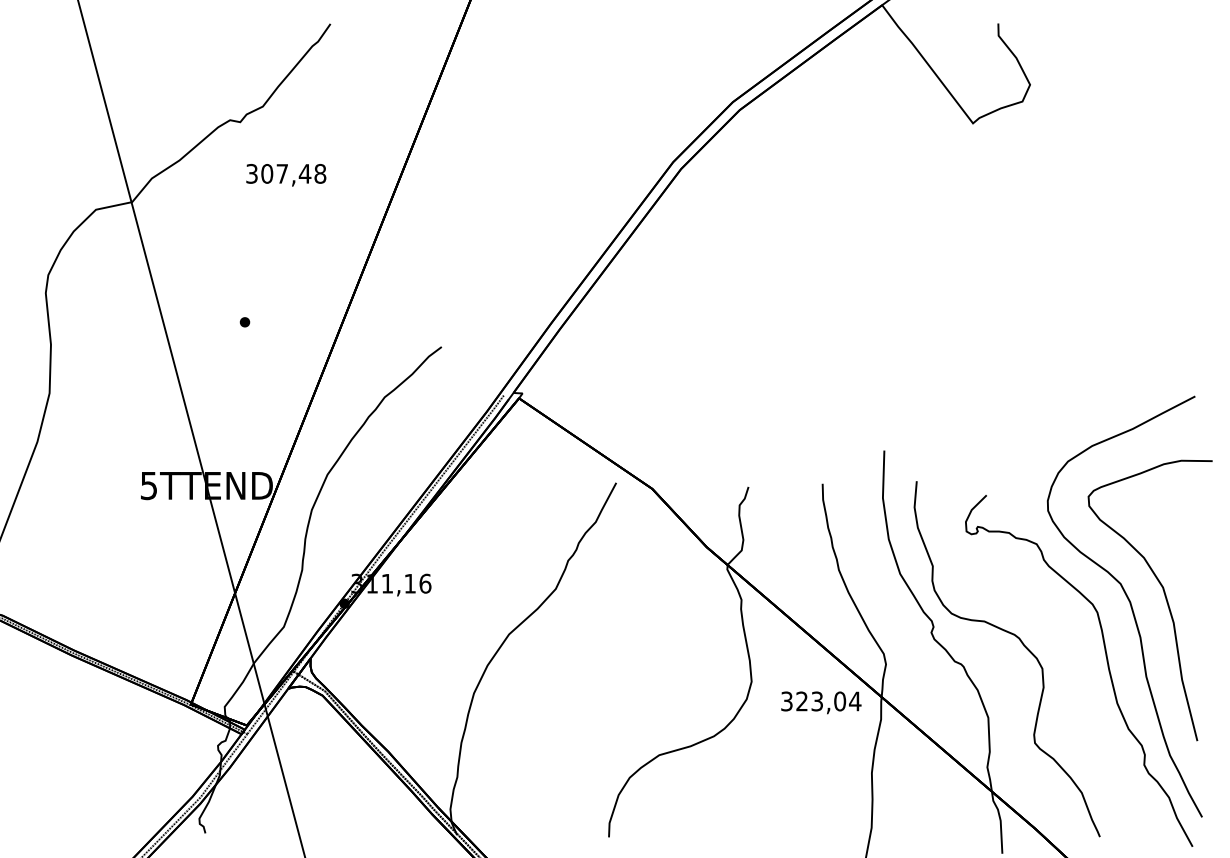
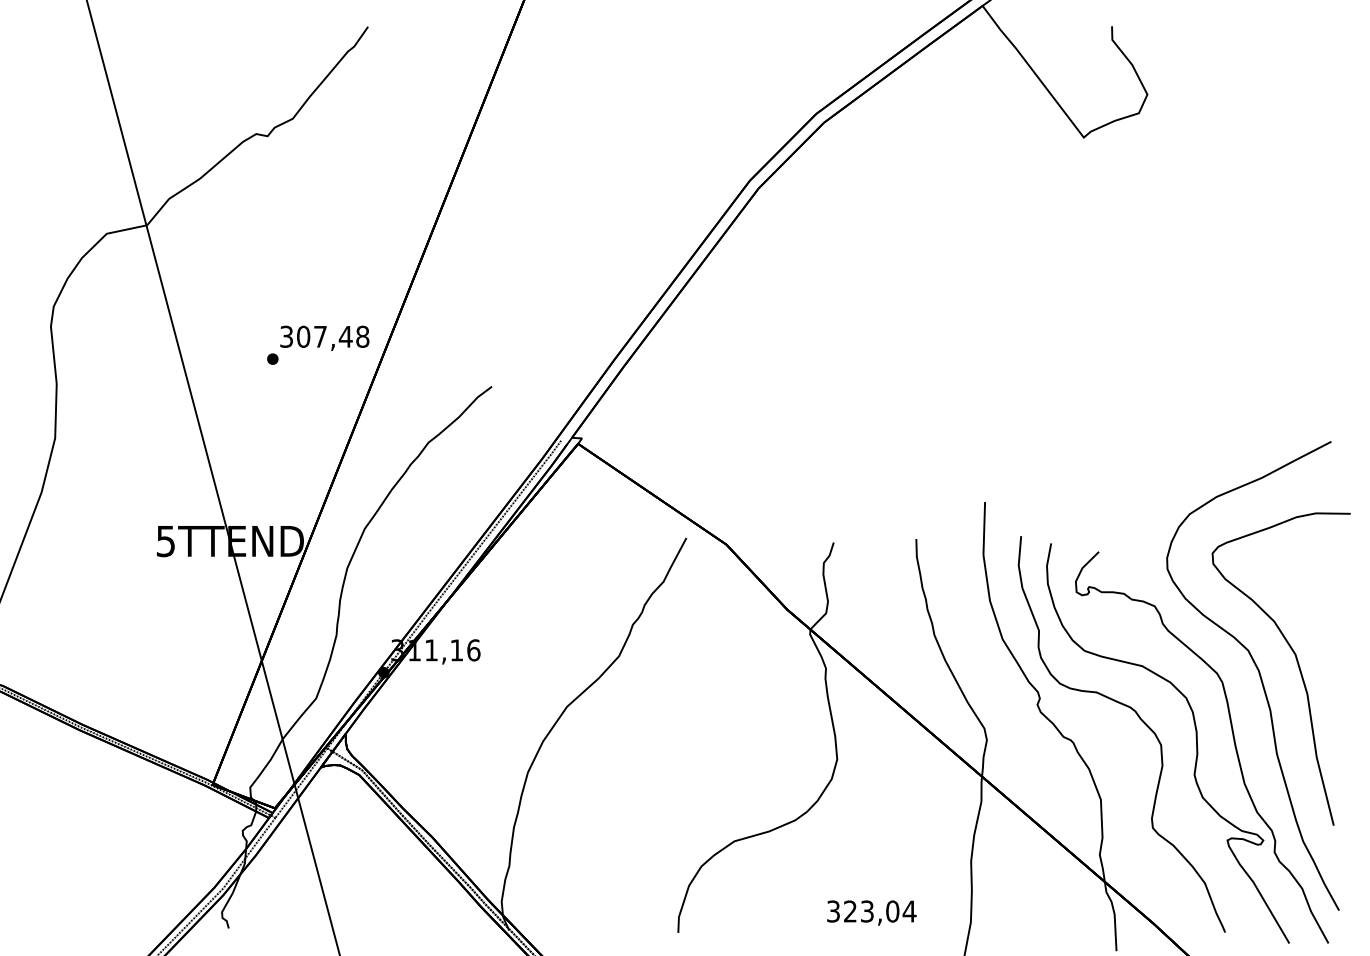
text: (285, 174) -> (324, 337), moved
part: (1073, 661) -> (1195, 737), added
text: (821, 702) -> (871, 912), moved

